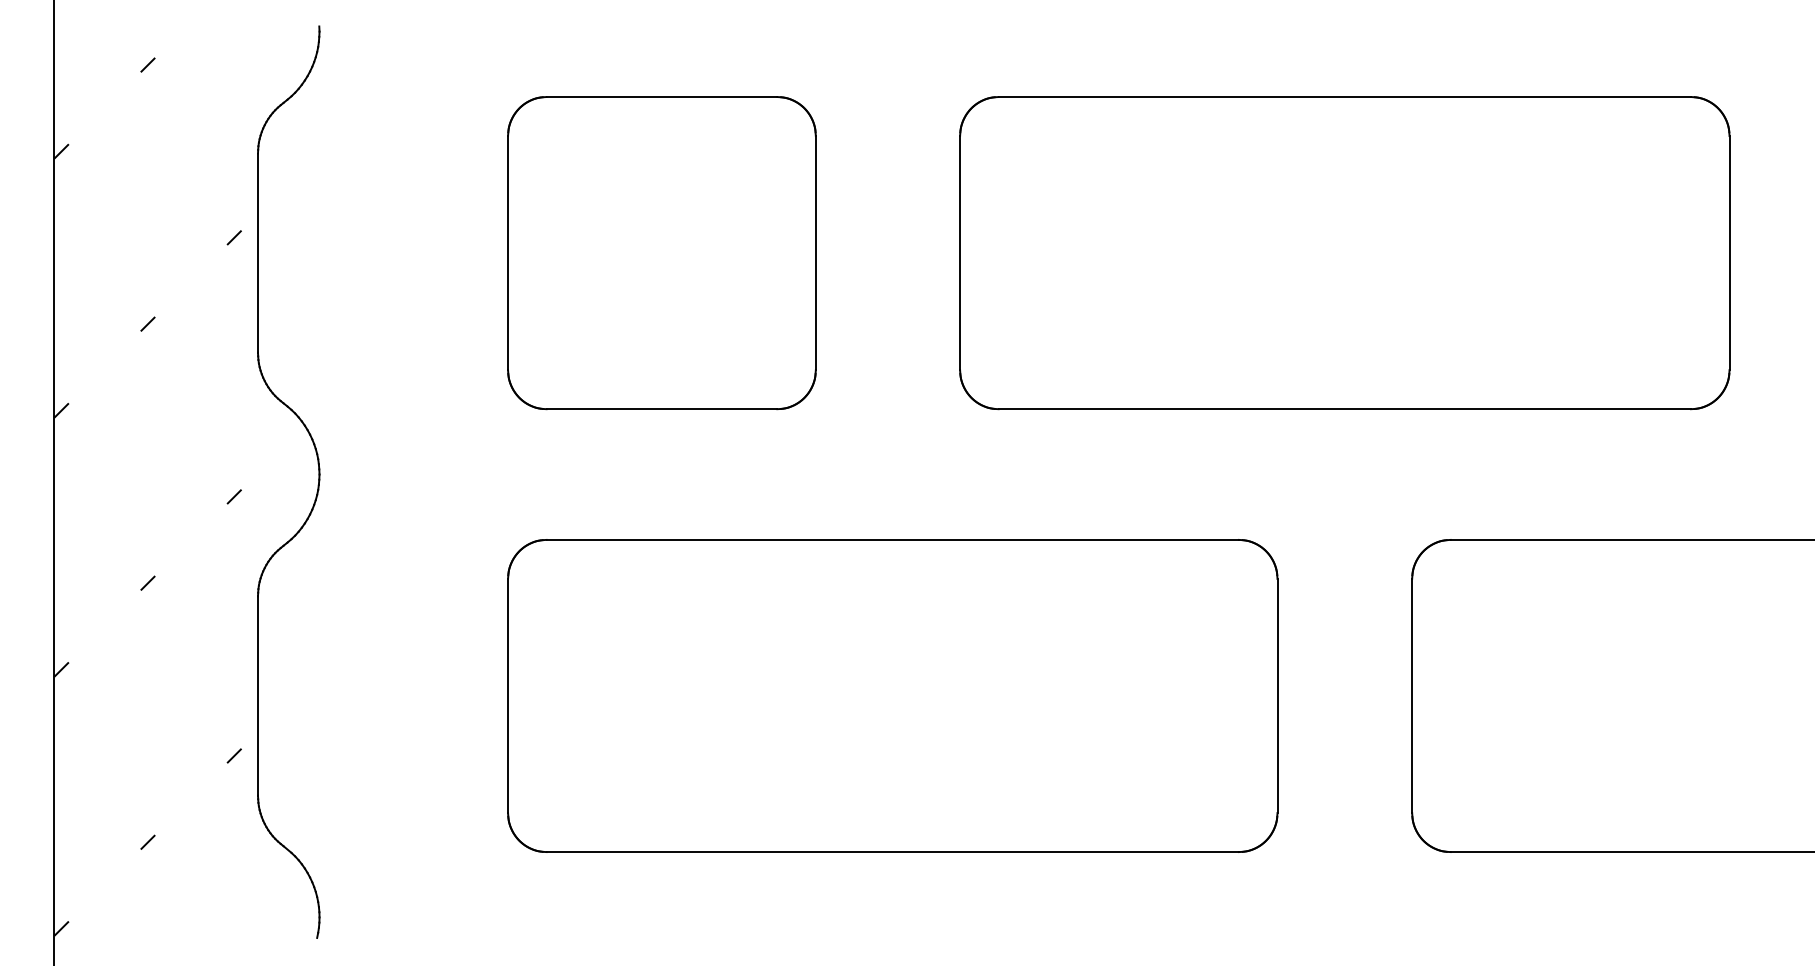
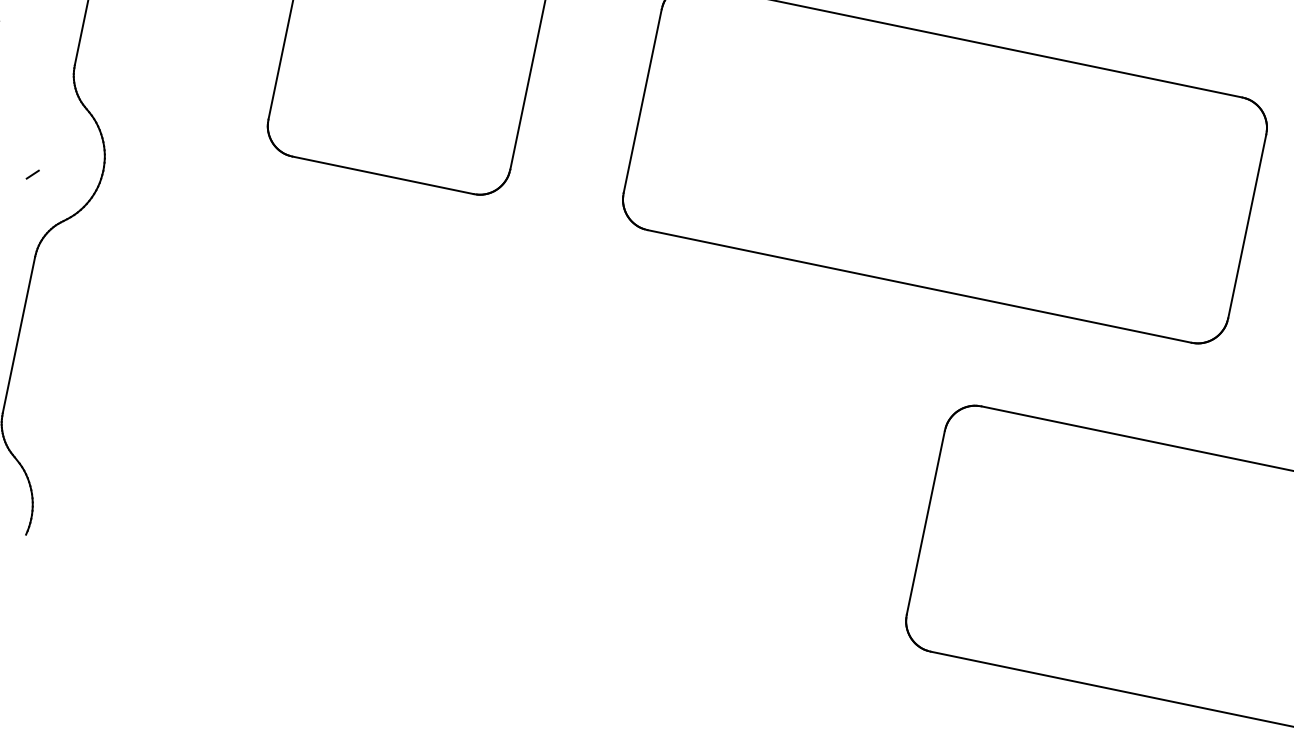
part: (892, 695) -> (517, 437), removed

